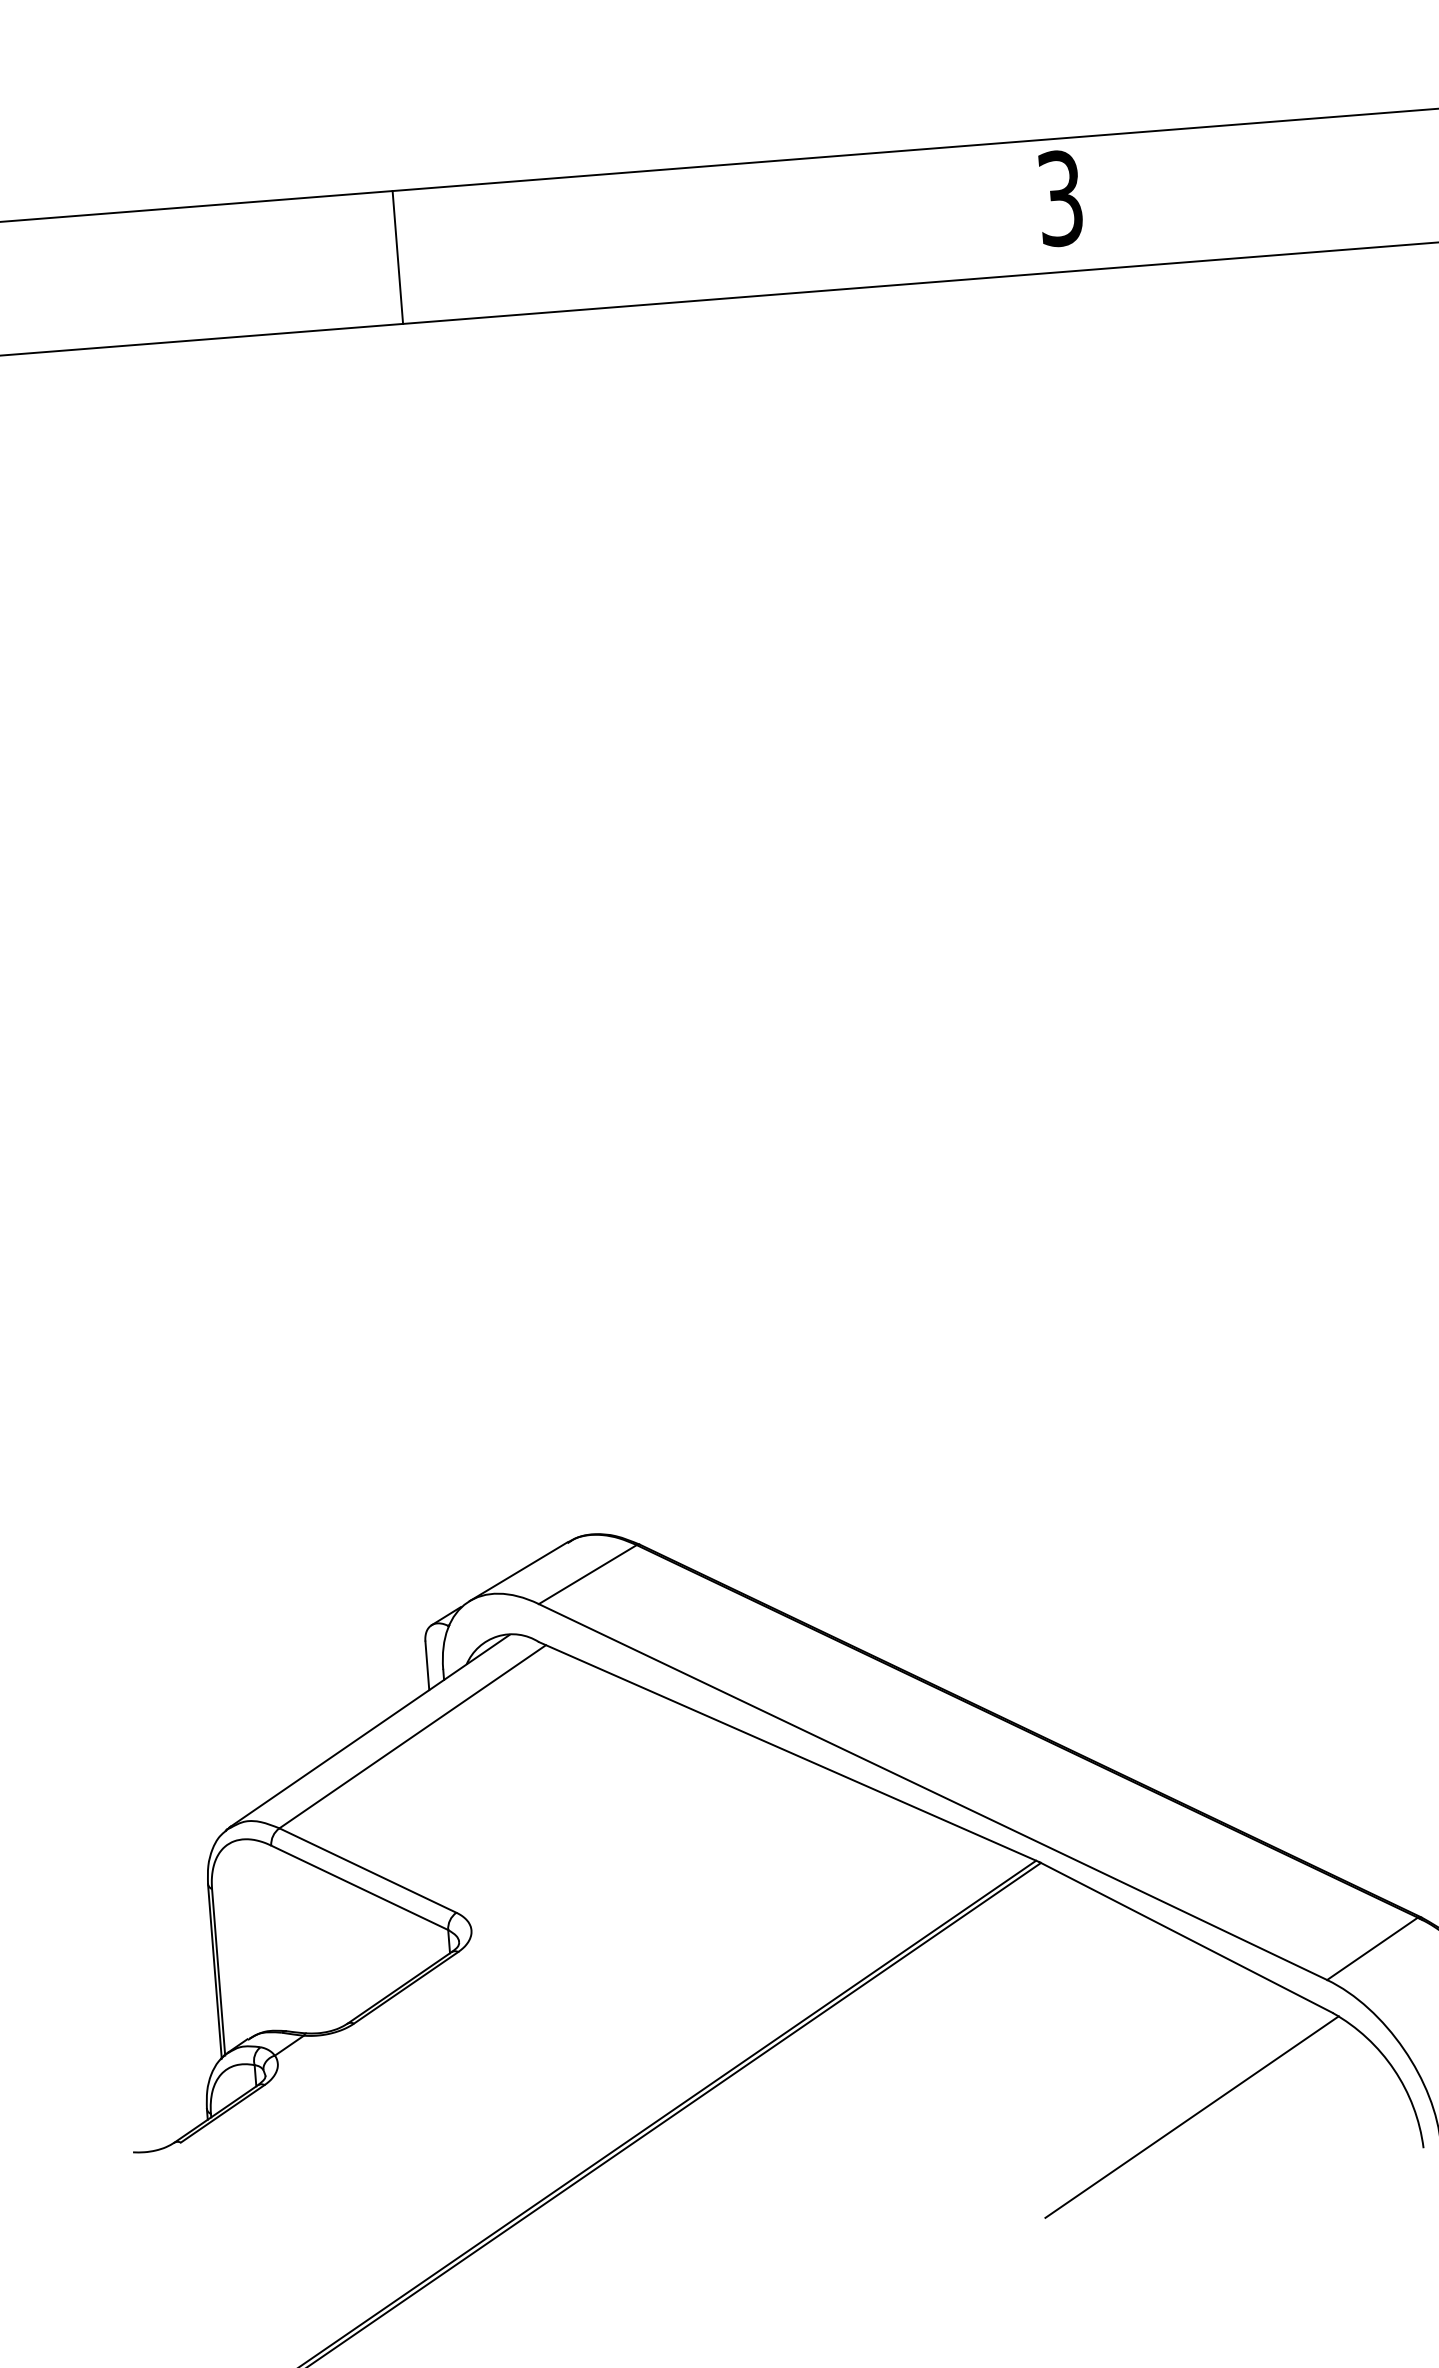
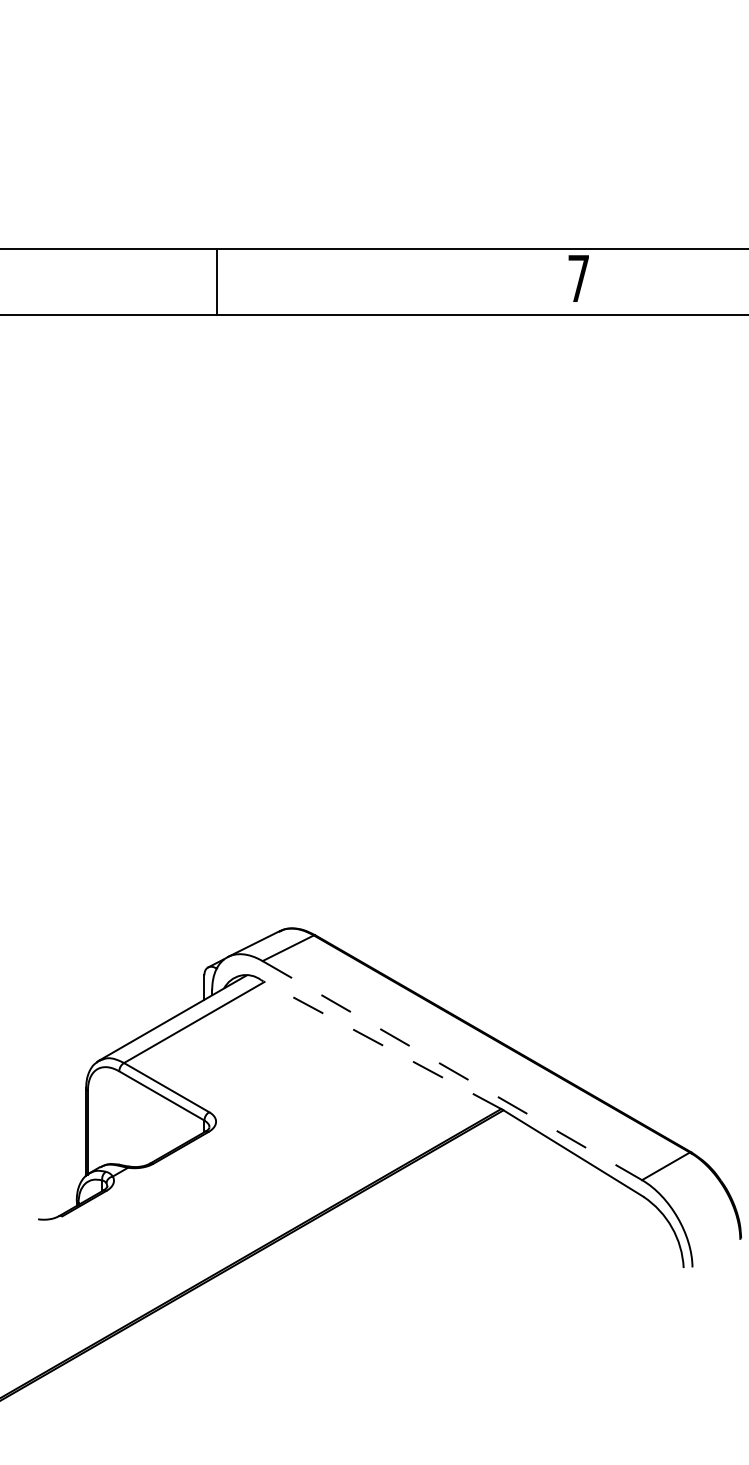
text: (1059, 198) -> (578, 278), 3 -> 7
line: (398, 256) -> (217, 281), moved
line: (788, 1751) -> (381, 1044), solid -> dashed
line: (933, 1791) -> (452, 1070), solid -> dashed
line: (1190, 2117) -> (568, 1243), removed

